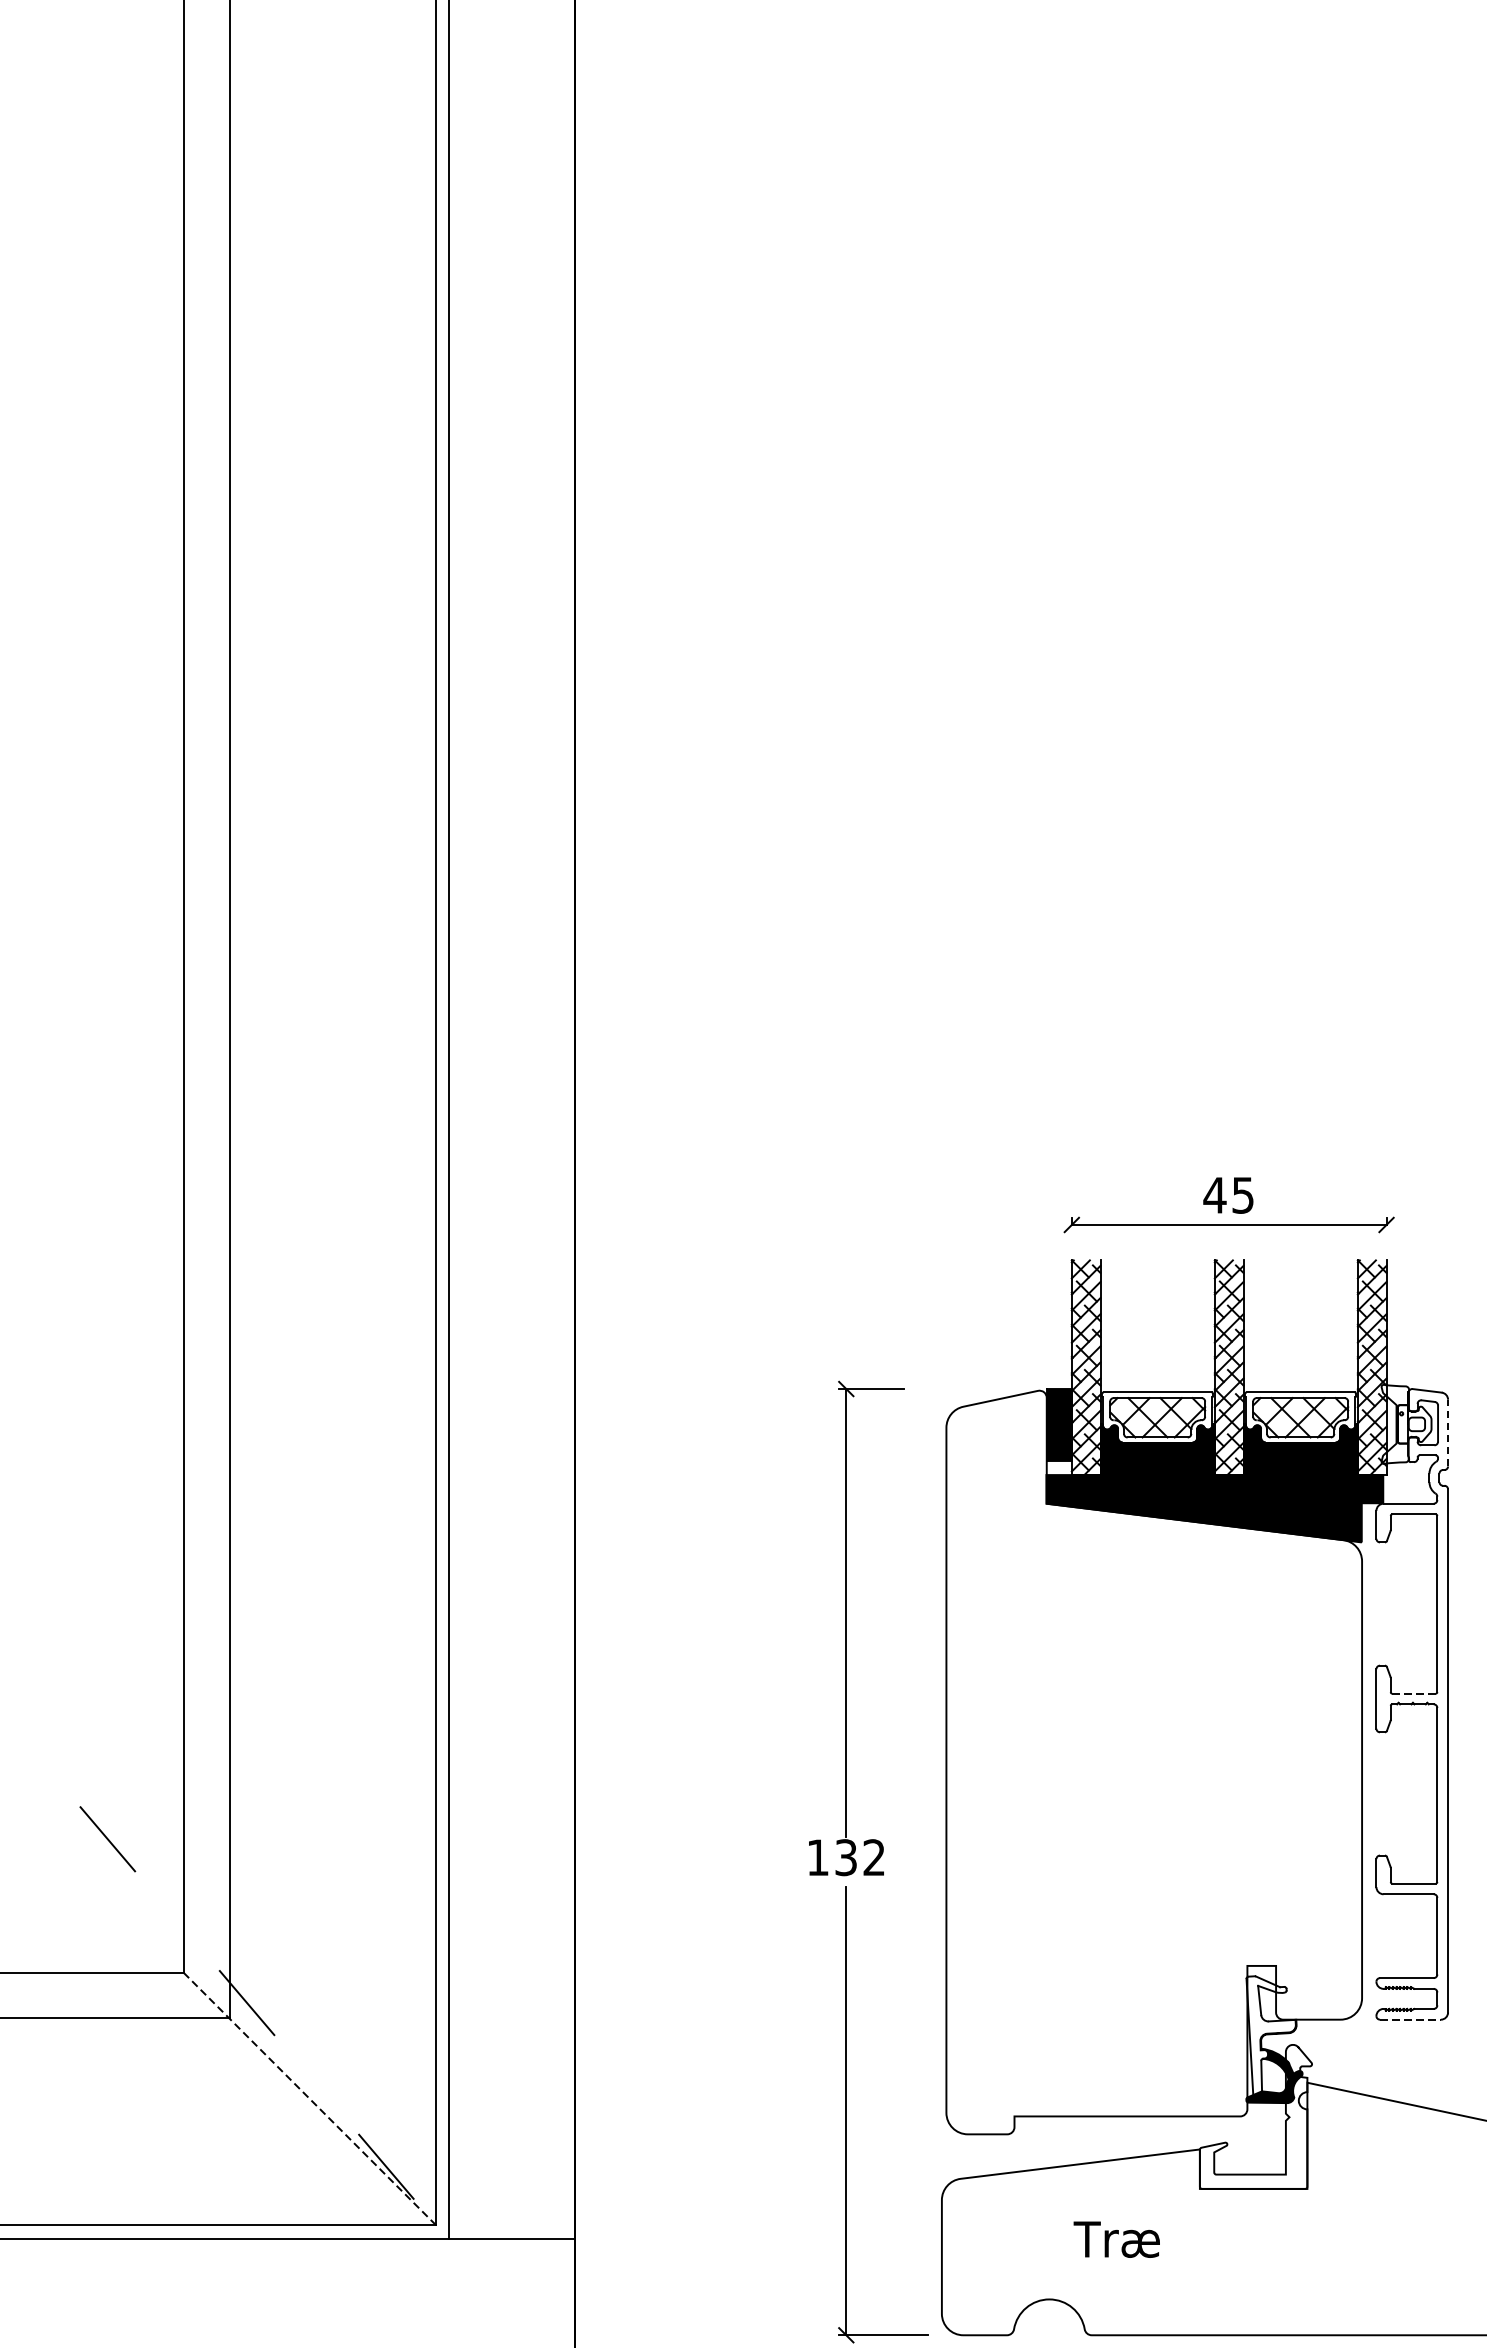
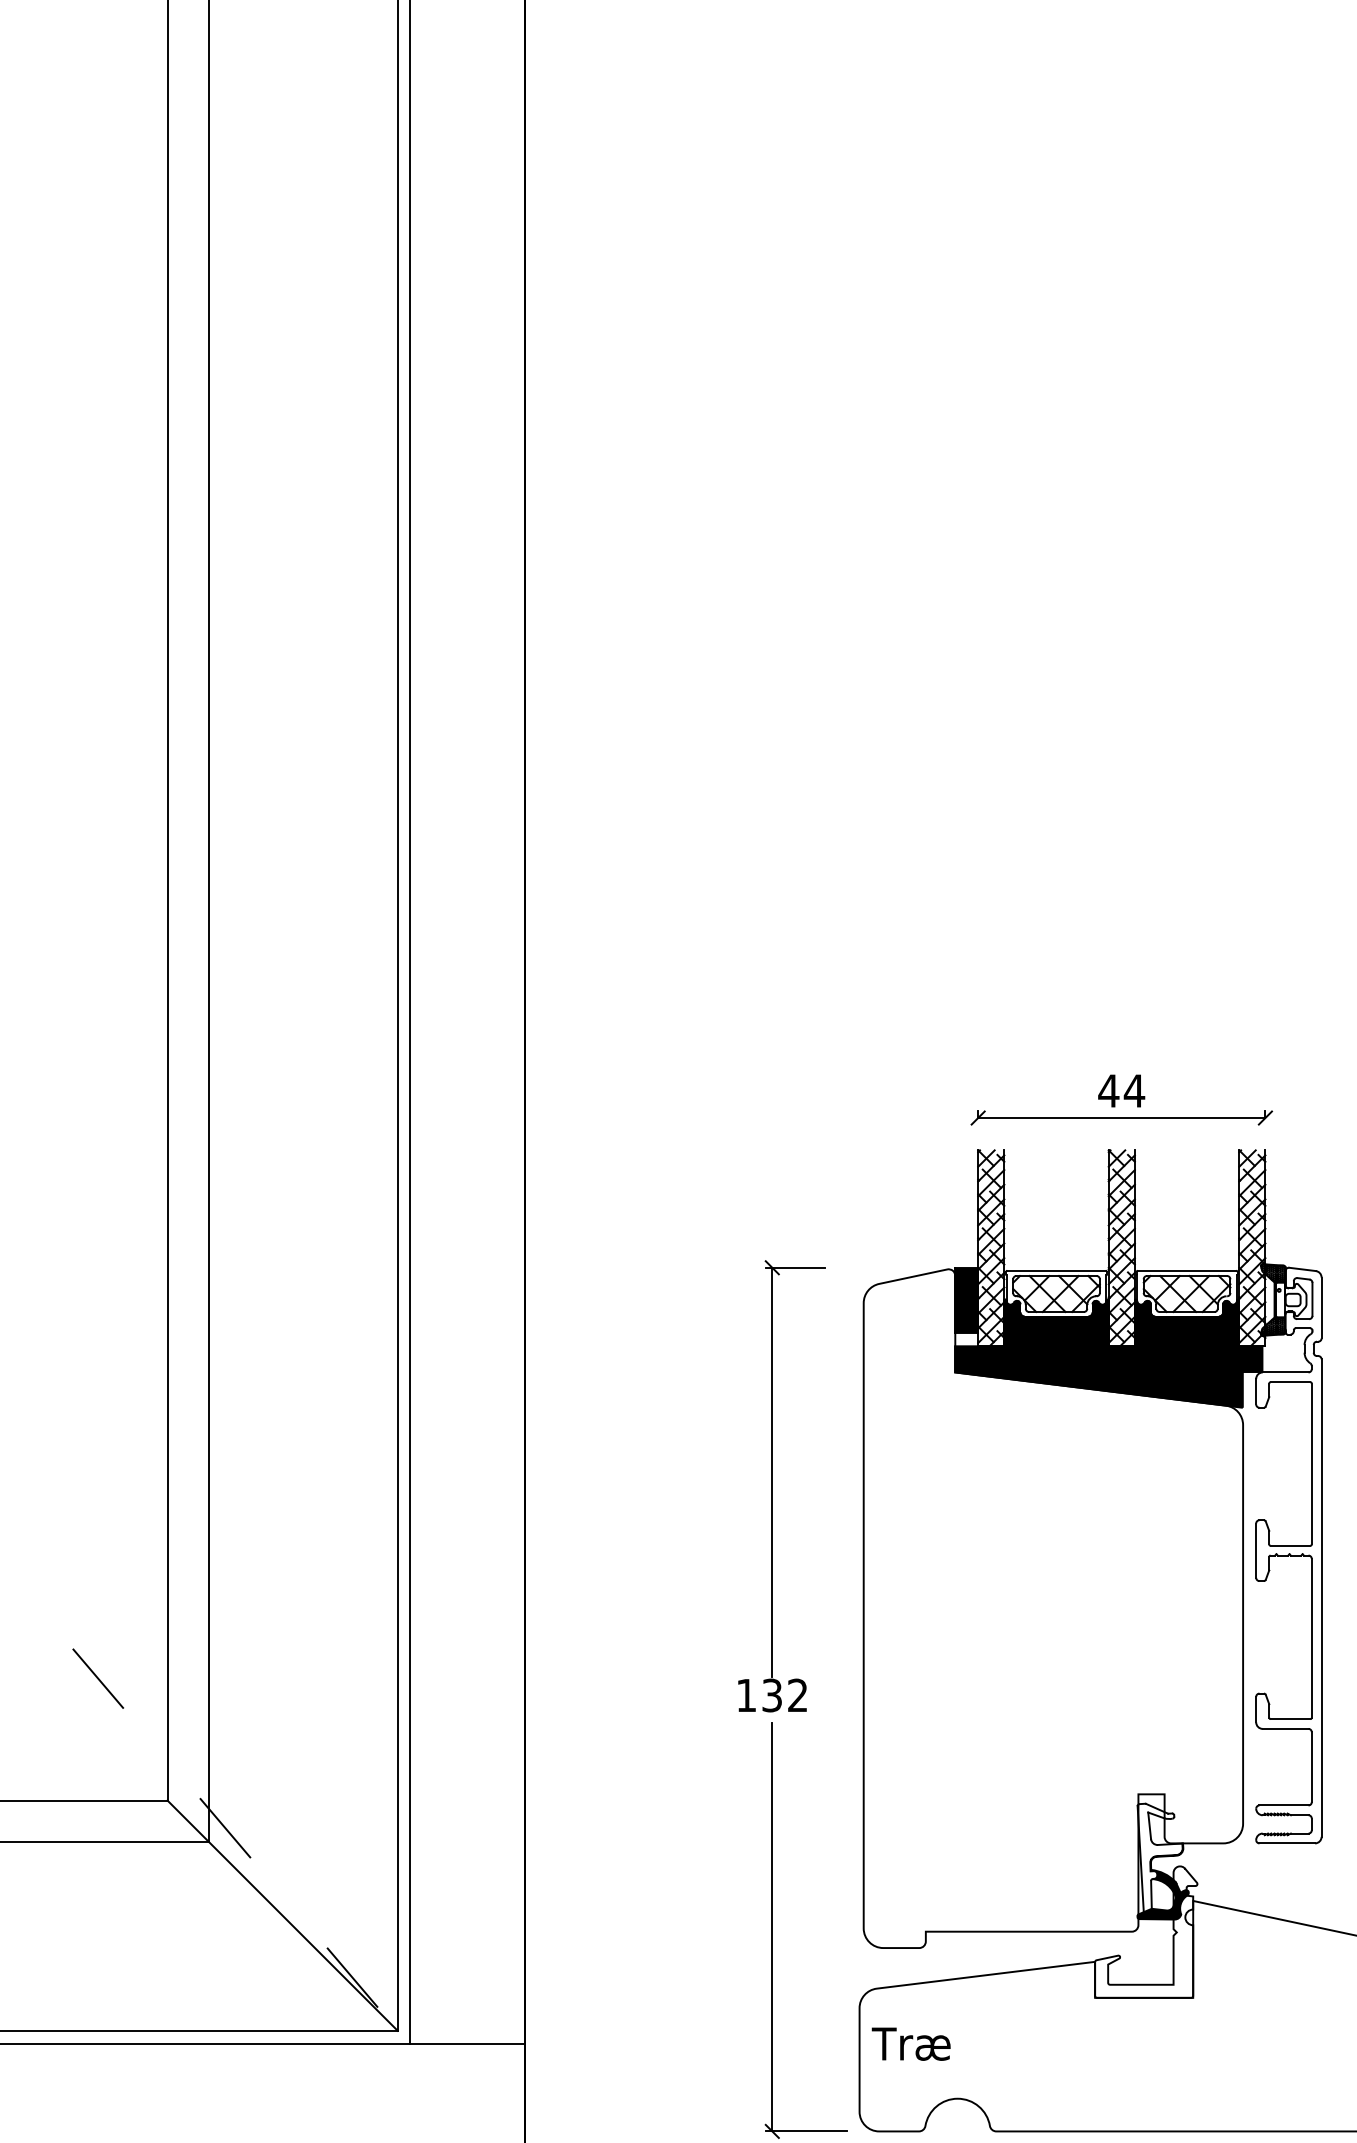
text: (1243, 1194) -> (1134, 1090), 45 -> 44
hatch: (1395, 1423) -> (1273, 1299), added
line: (1447, 1432) -> (1321, 1307), dashed -> solid
line: (1414, 1693) -> (1290, 1545), dashed -> solid
line: (1410, 2019) -> (1287, 1843), dashed -> solid
line: (309, 2098) -> (282, 1915), dashed -> solid
text: (1116, 2238) -> (910, 2043), moved

